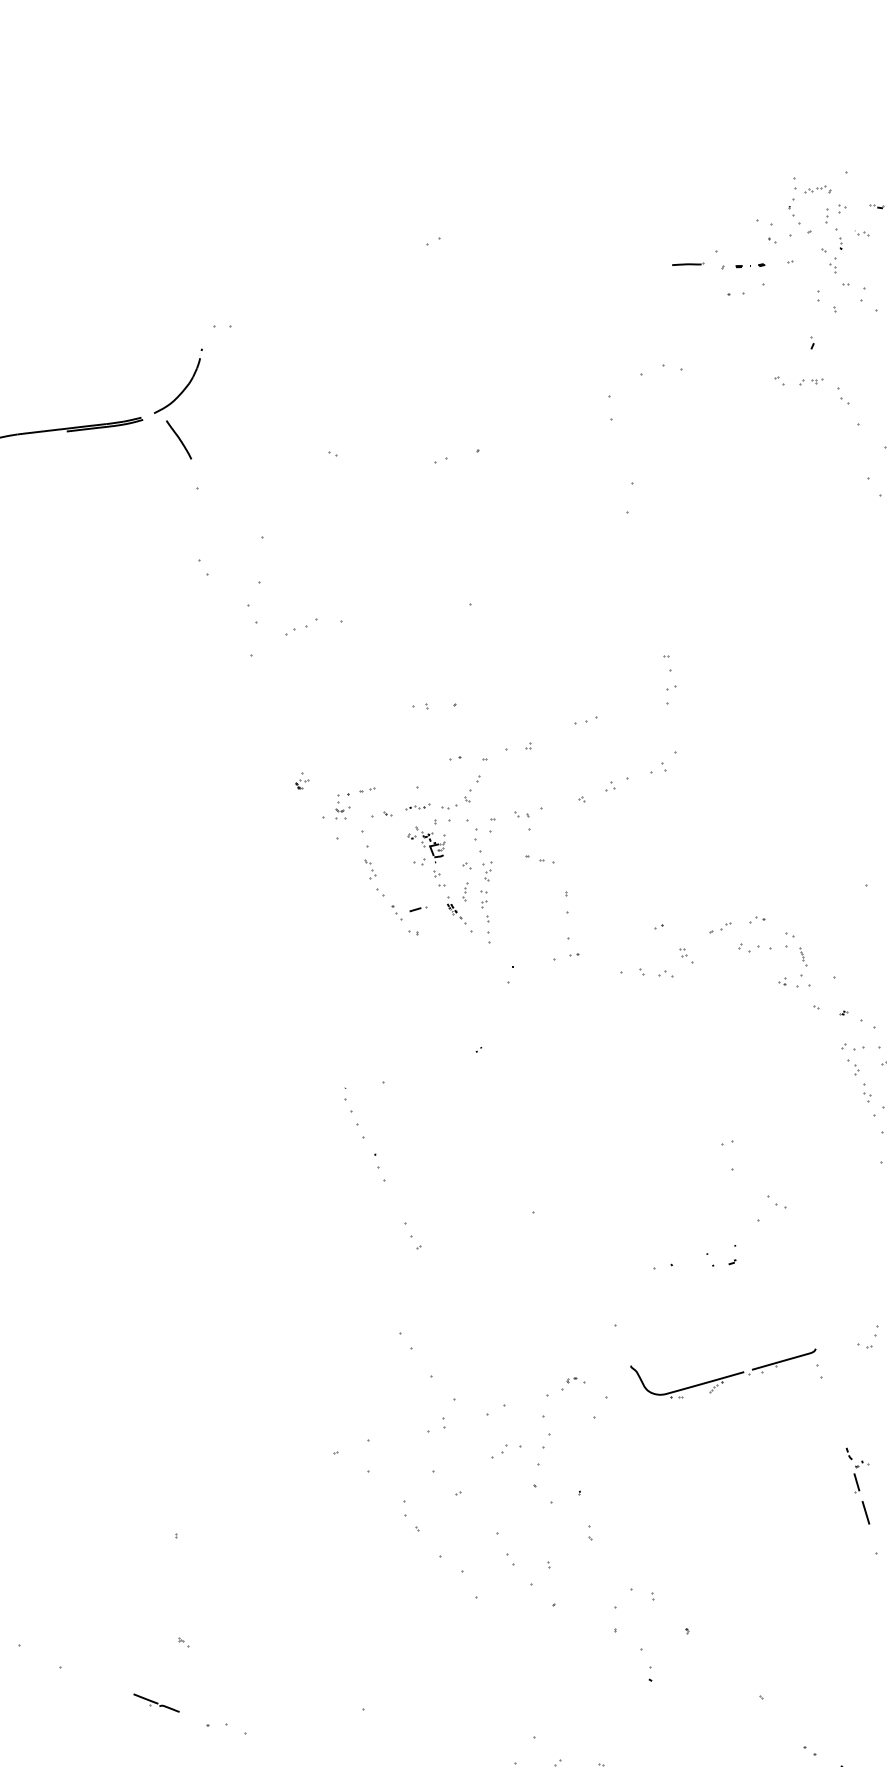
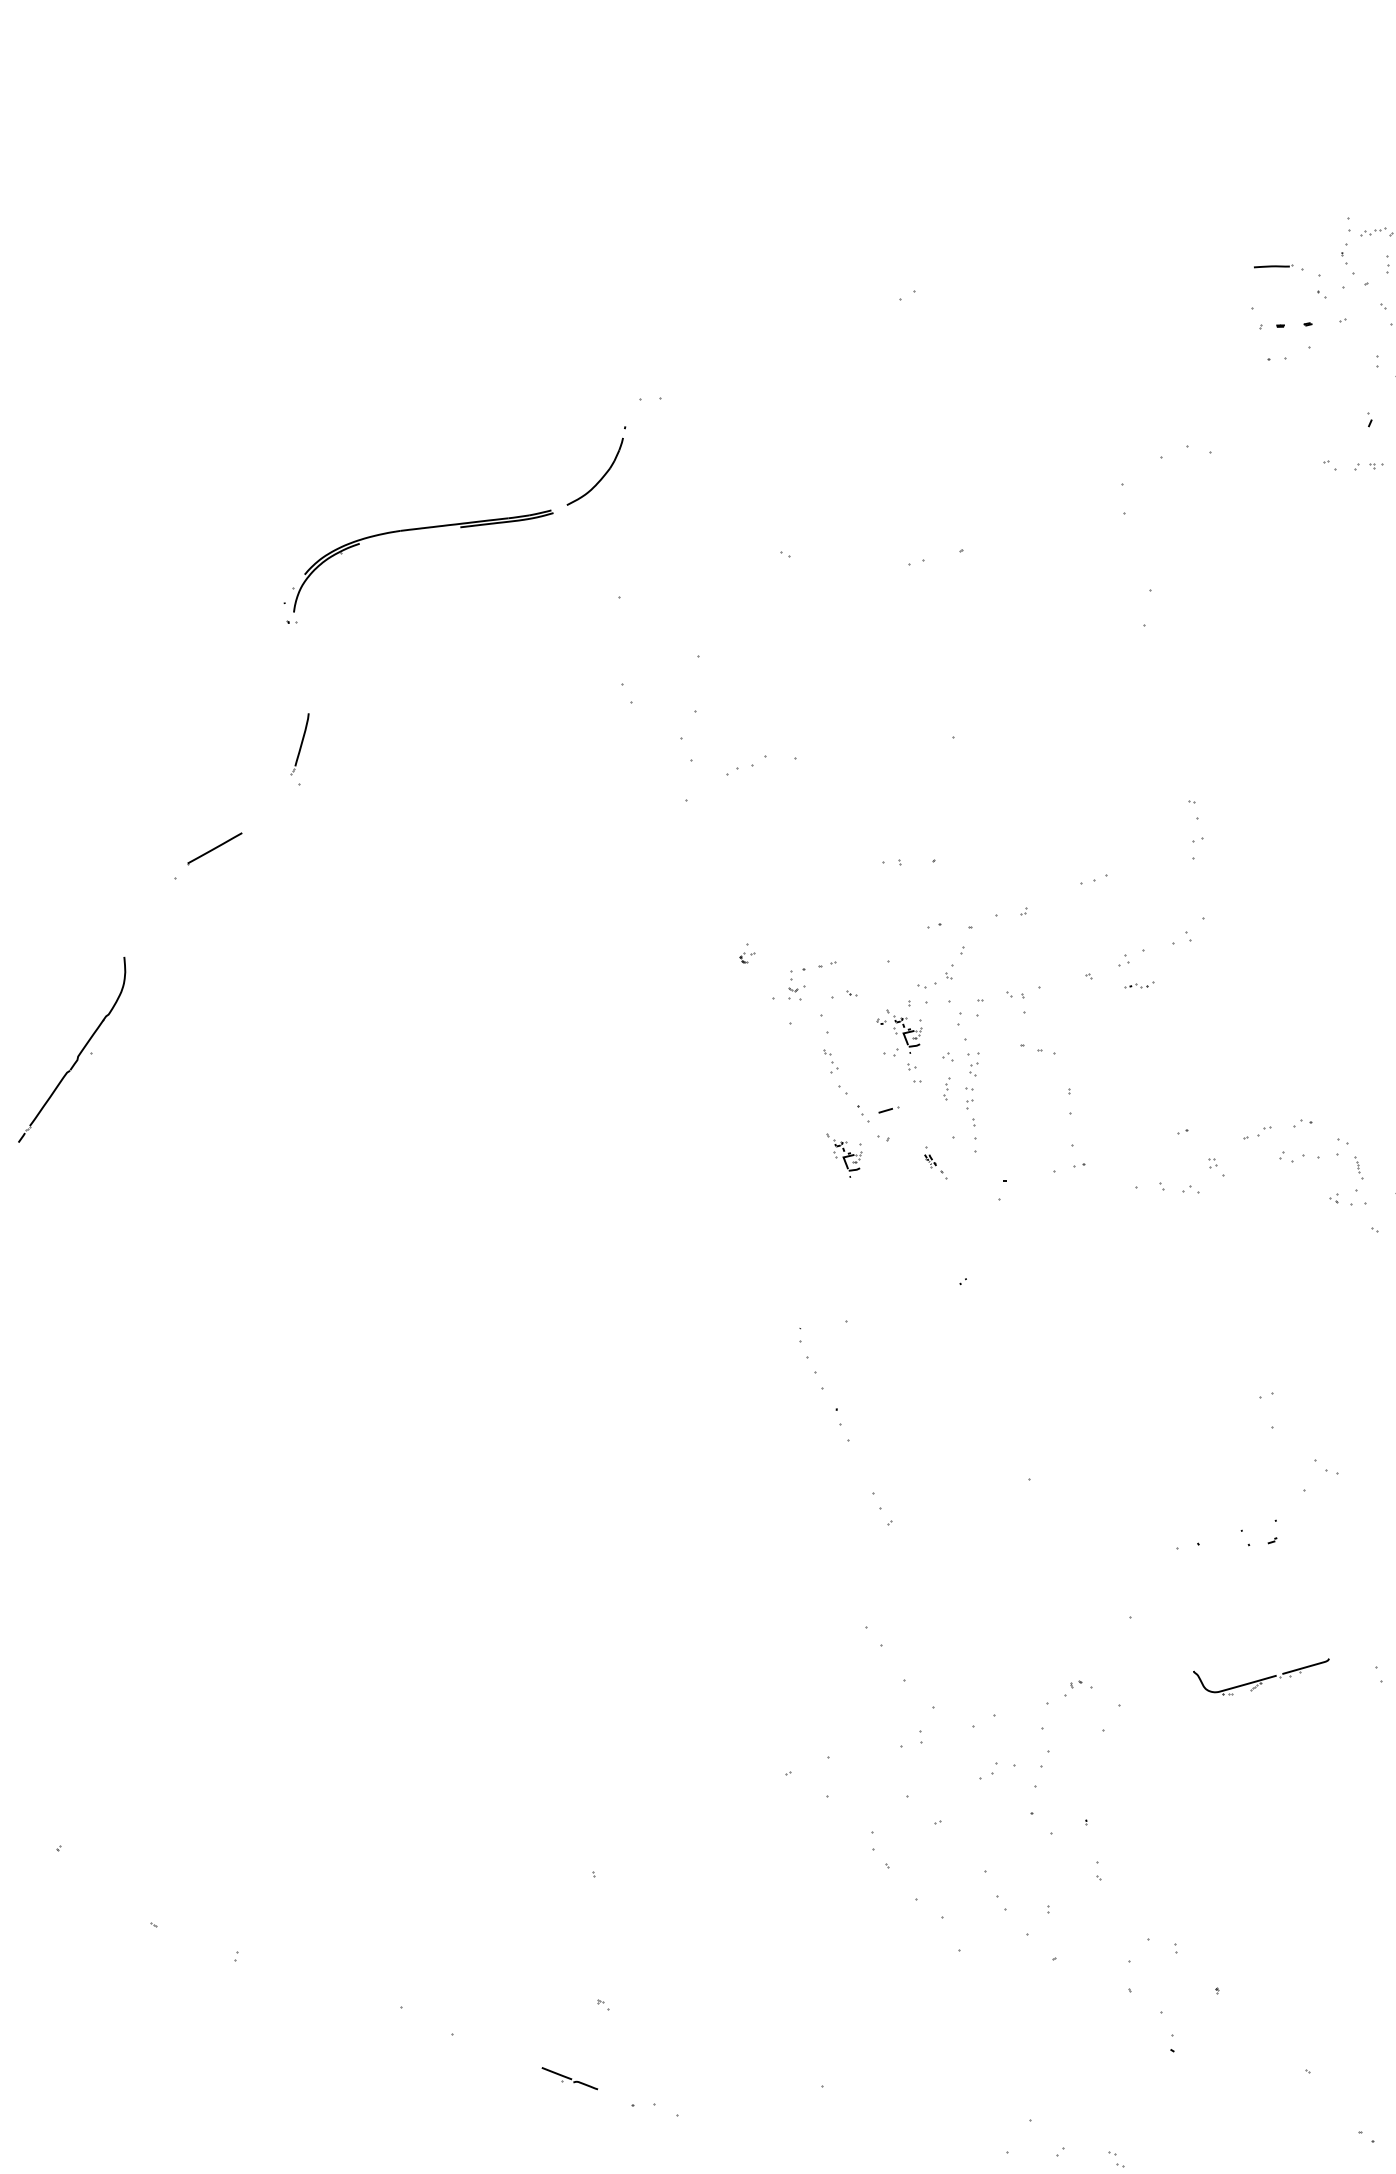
line: (688, 264) -> (1273, 266), moved
curve: (179, 439) -> (597, 537), removed
part: (417, 806) -> (1139, 984), moved
part: (456, 910) -> (935, 1162), moved
part: (381, 946) -> (844, 1155), added
part: (723, 1373) -> (1261, 1676), size x0.6

